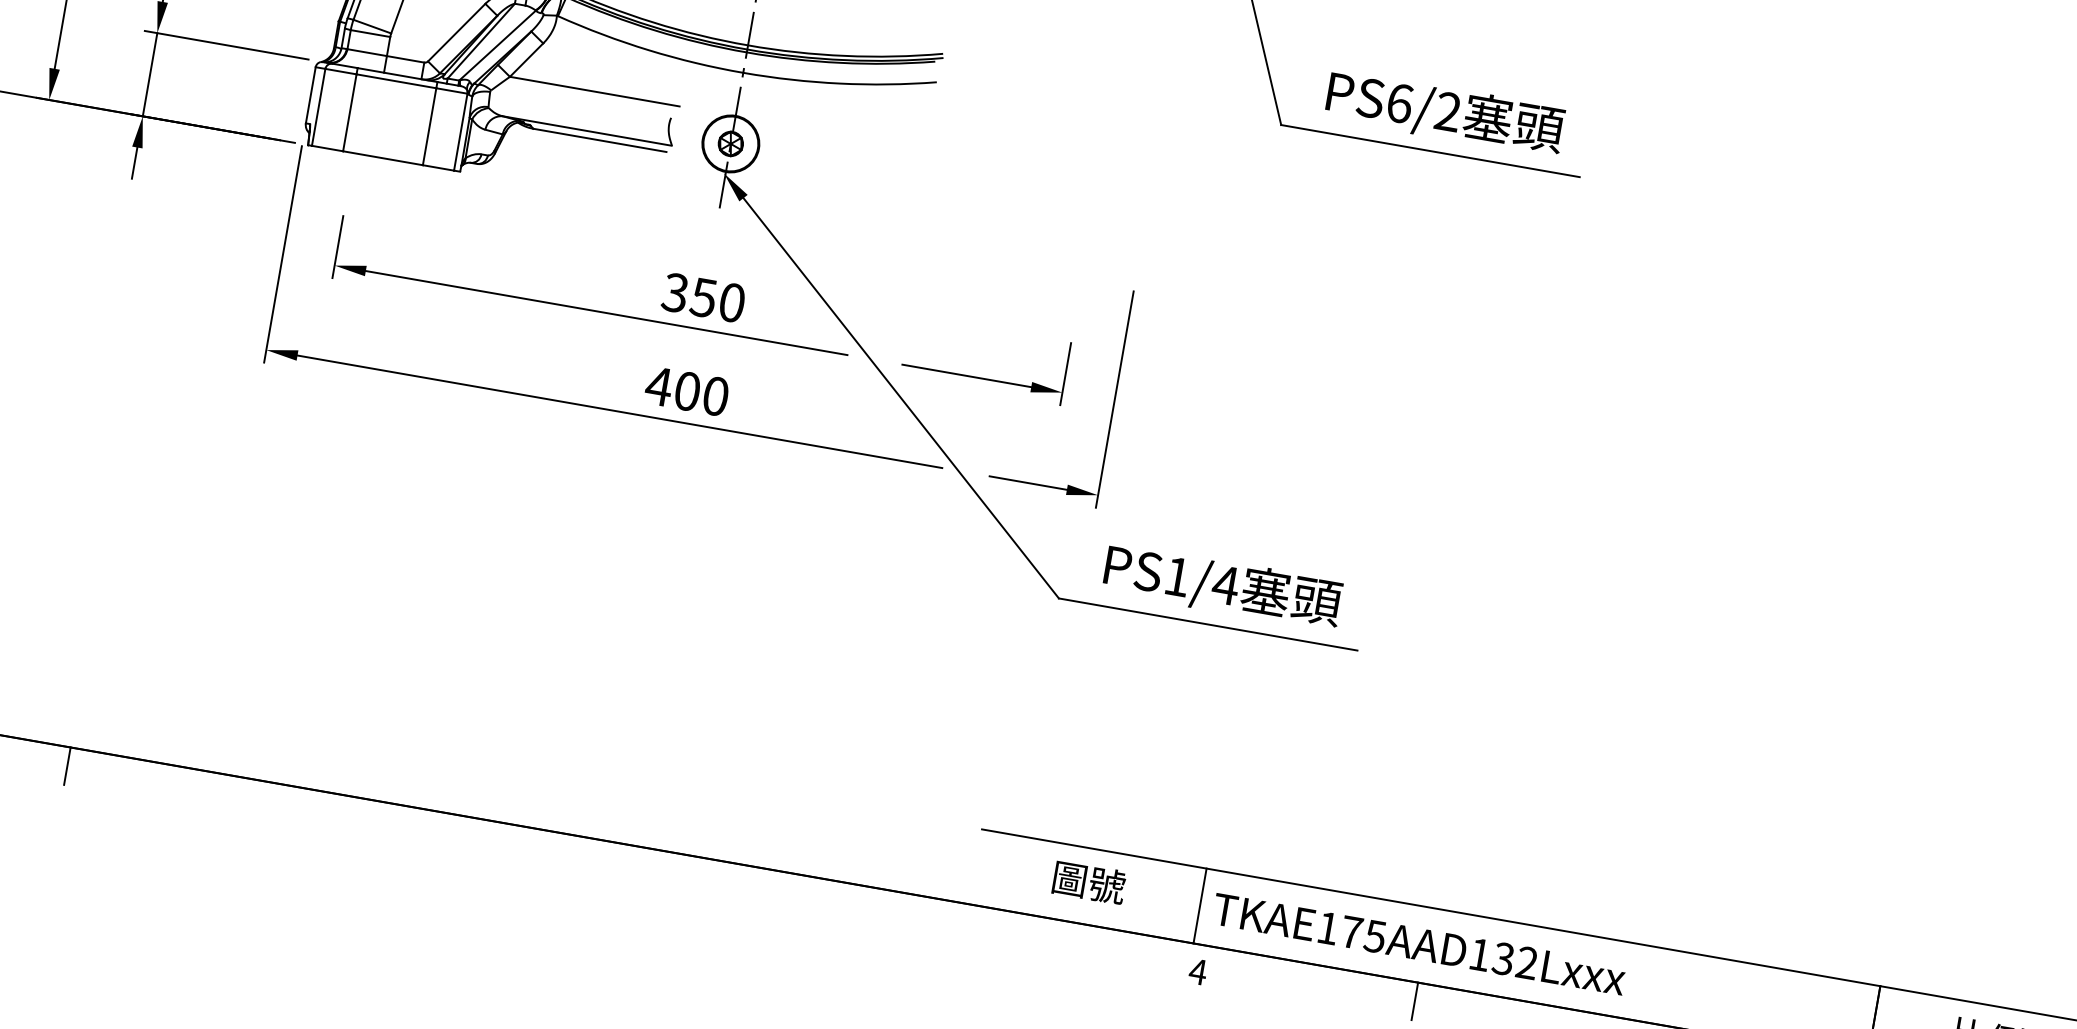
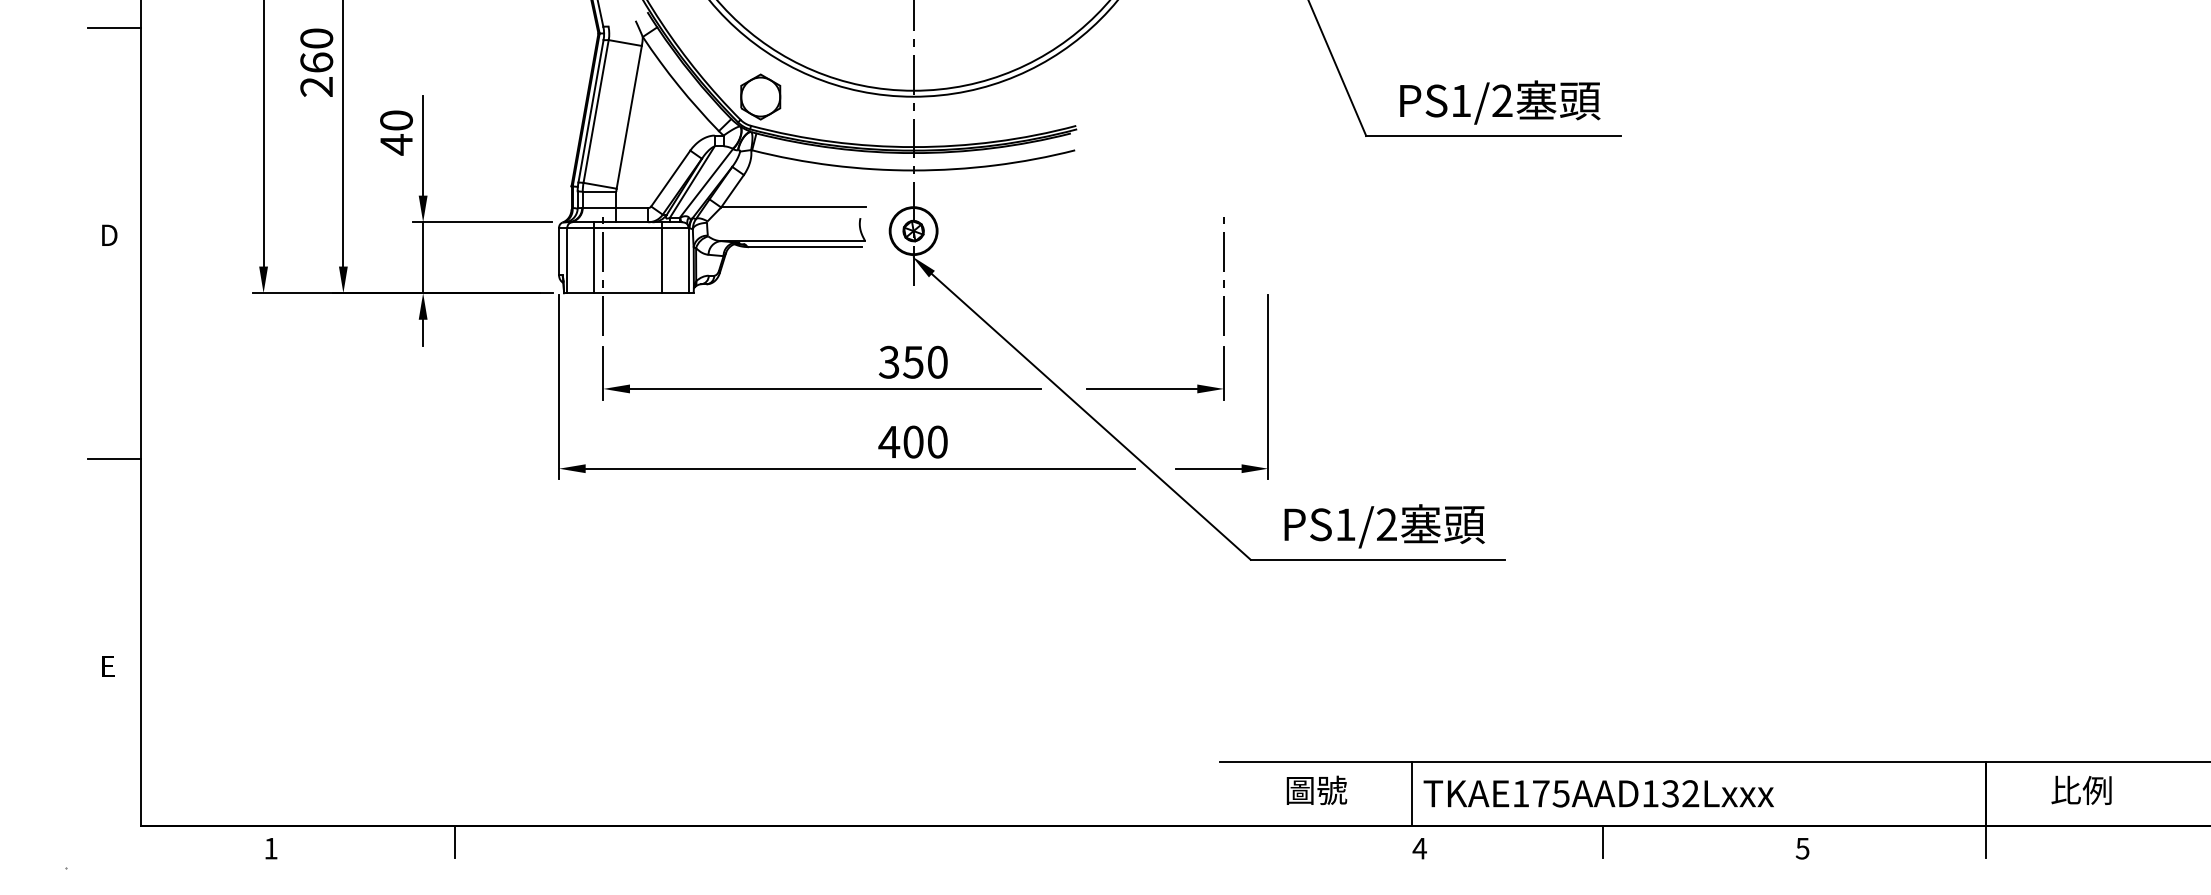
text: (1400, 102) -> (1461, 100), PS6/2 -> PS1/2
line: (357, 133) -> (603, 276), added
line: (1084, 265) -> (1223, 280), added
text: (1225, 584) -> (1386, 524), PS1/4 -> PS1/2

